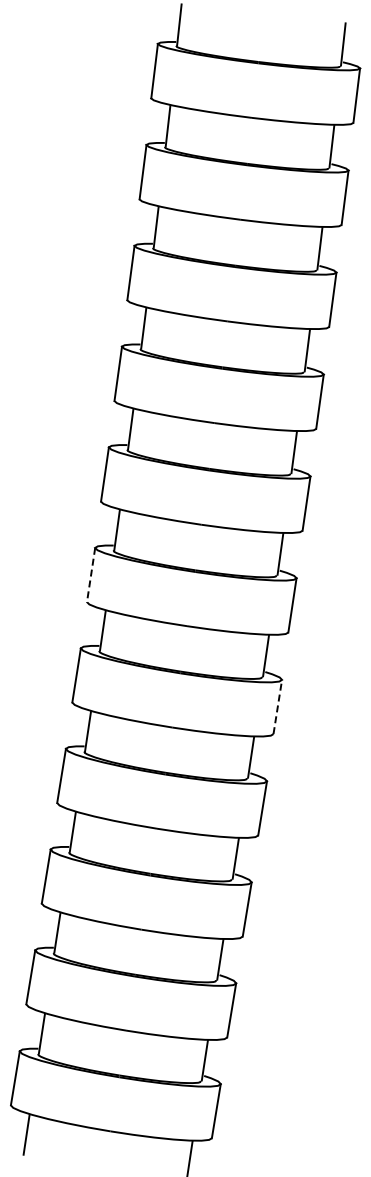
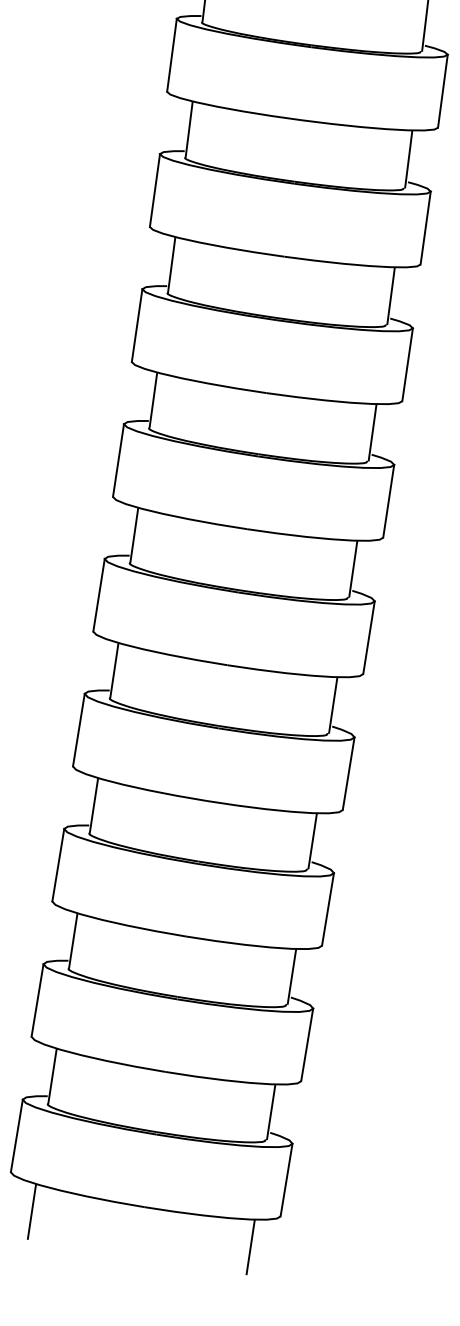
line: (91, 575) -> (119, 461), dashed -> solid
line: (277, 706) -> (368, 636), dashed -> solid

